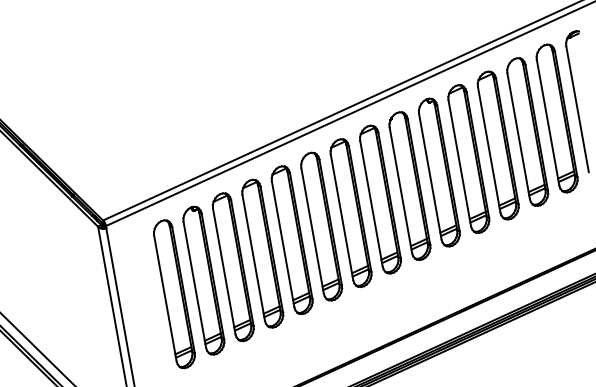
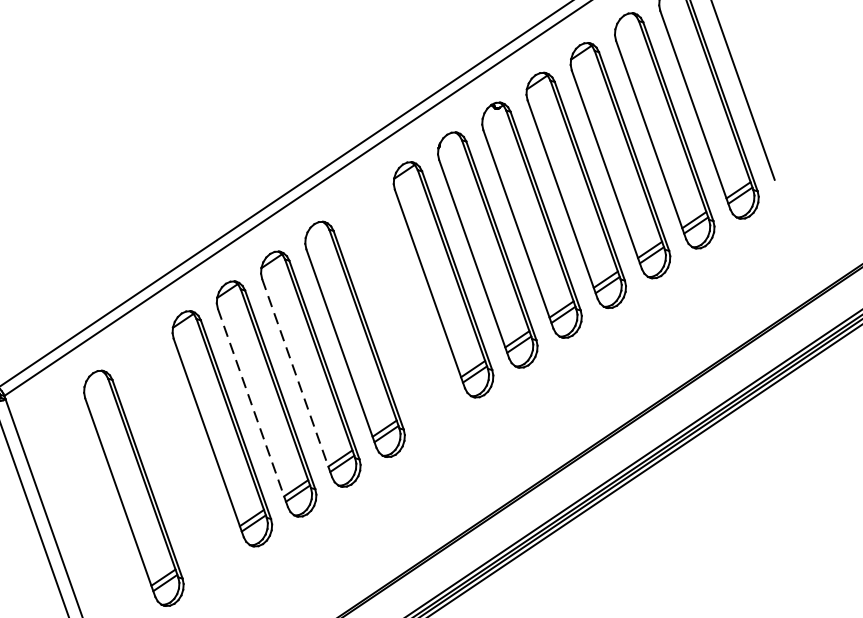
part: (350, 212) -> (398, 308), removed
line: (283, 244) -> (297, 378), solid -> dashed
line: (253, 258) -> (252, 409), solid -> dashed
part: (203, 280) -> (177, 458), removed

